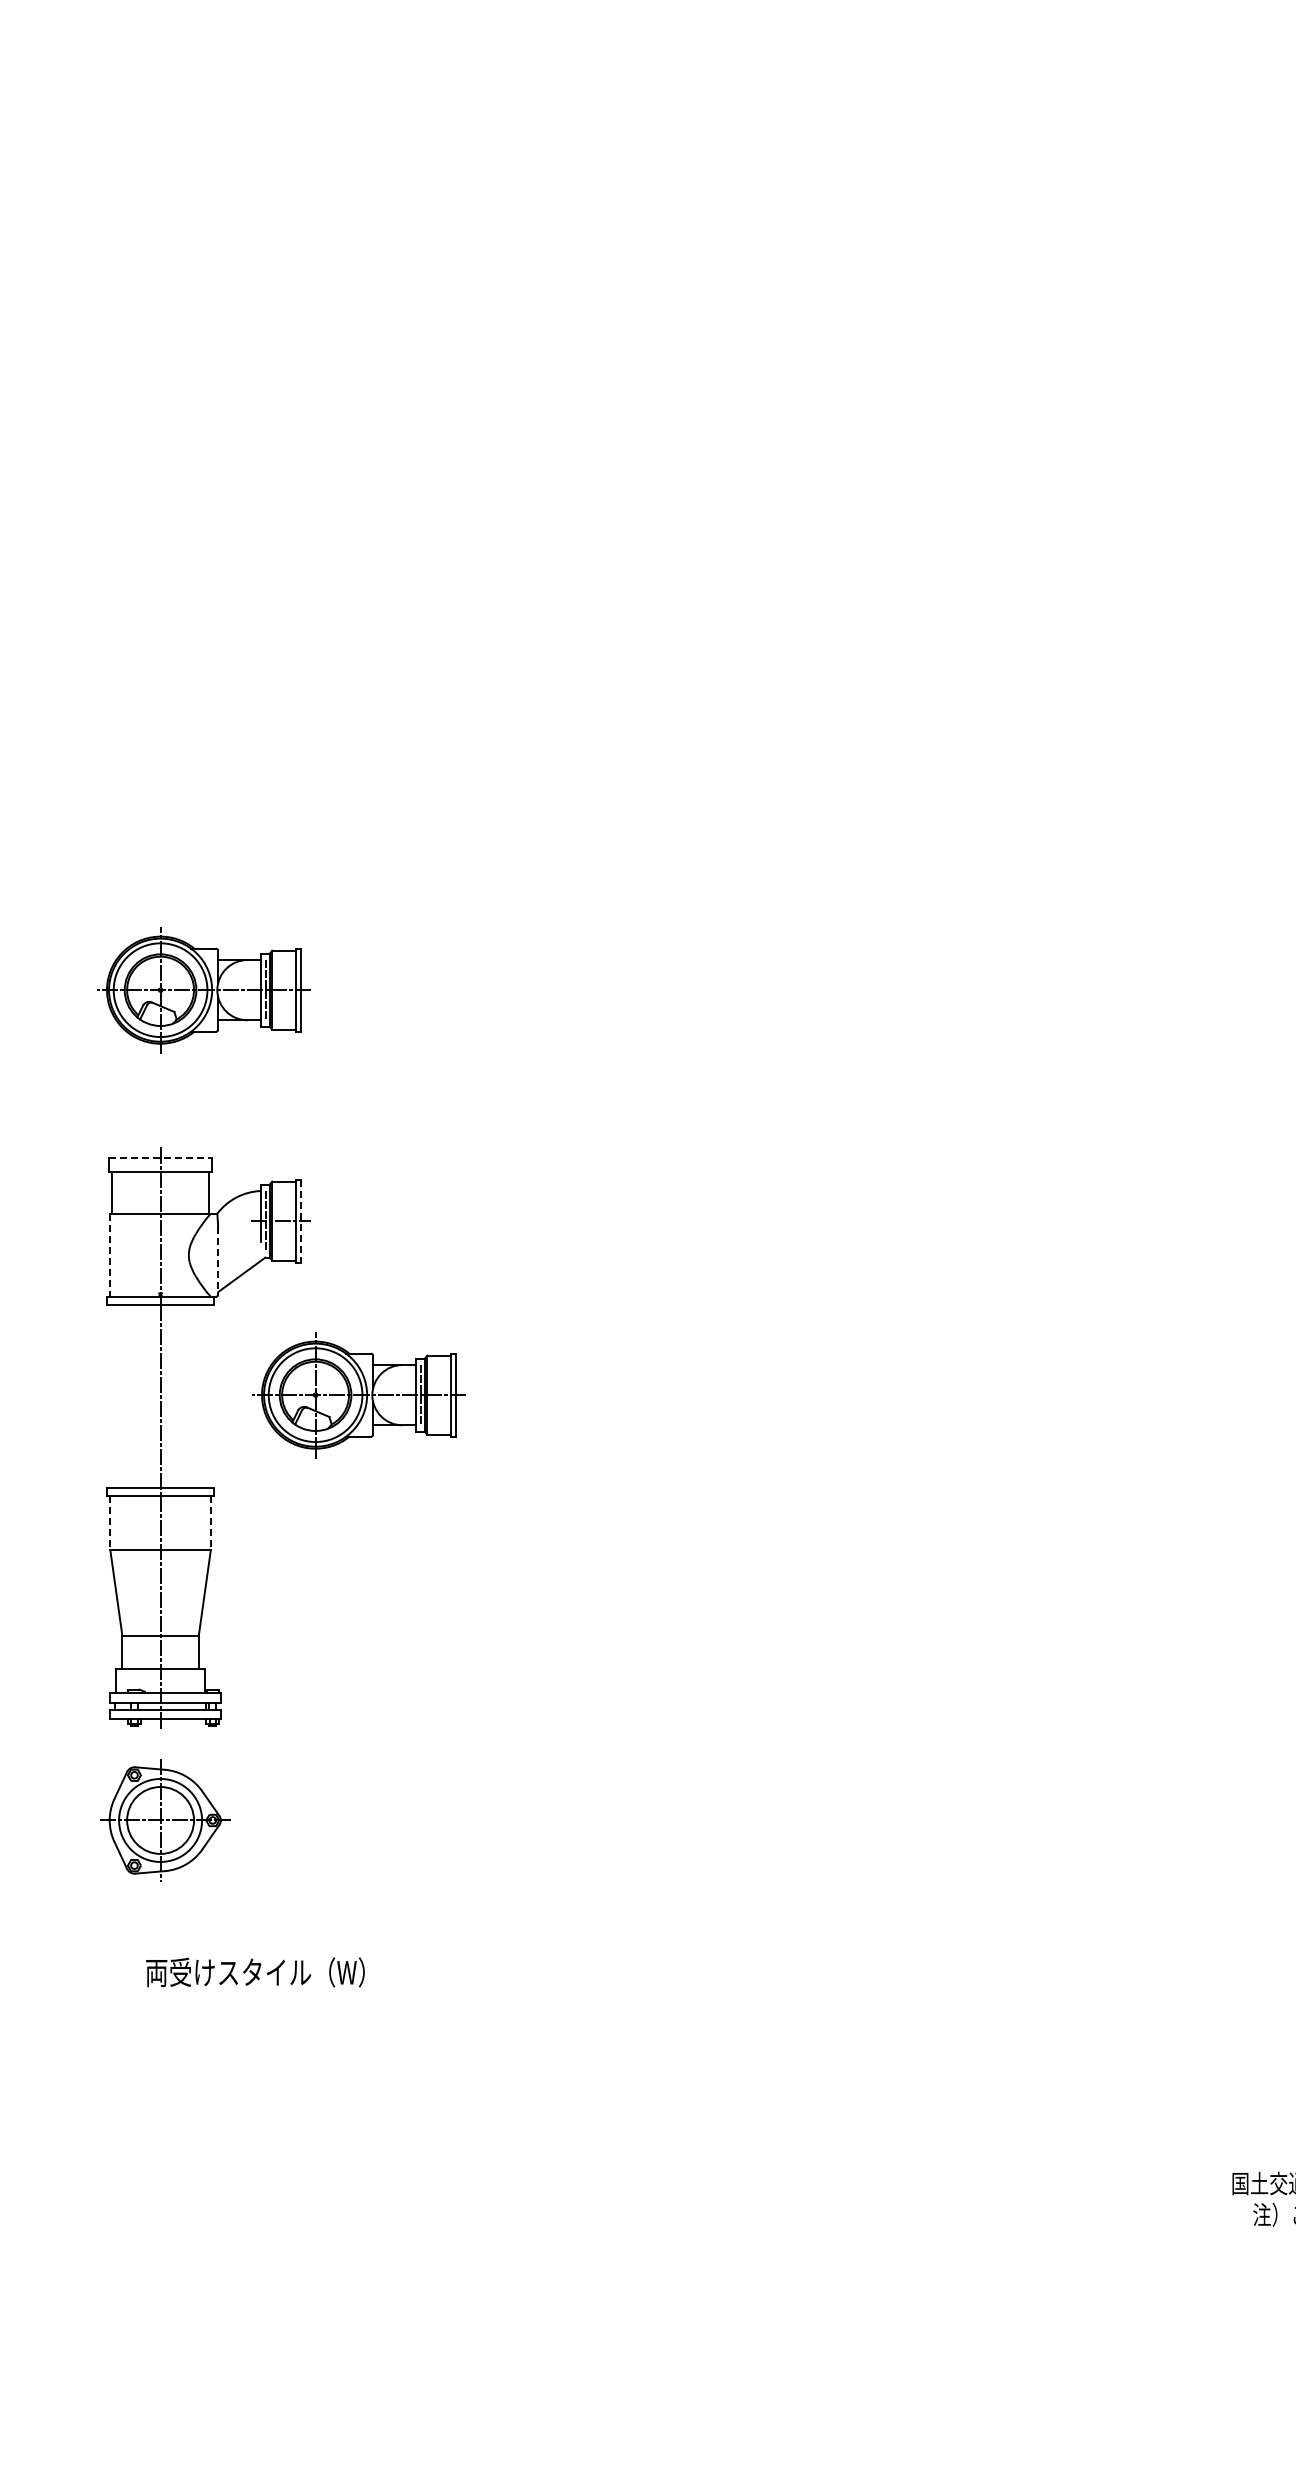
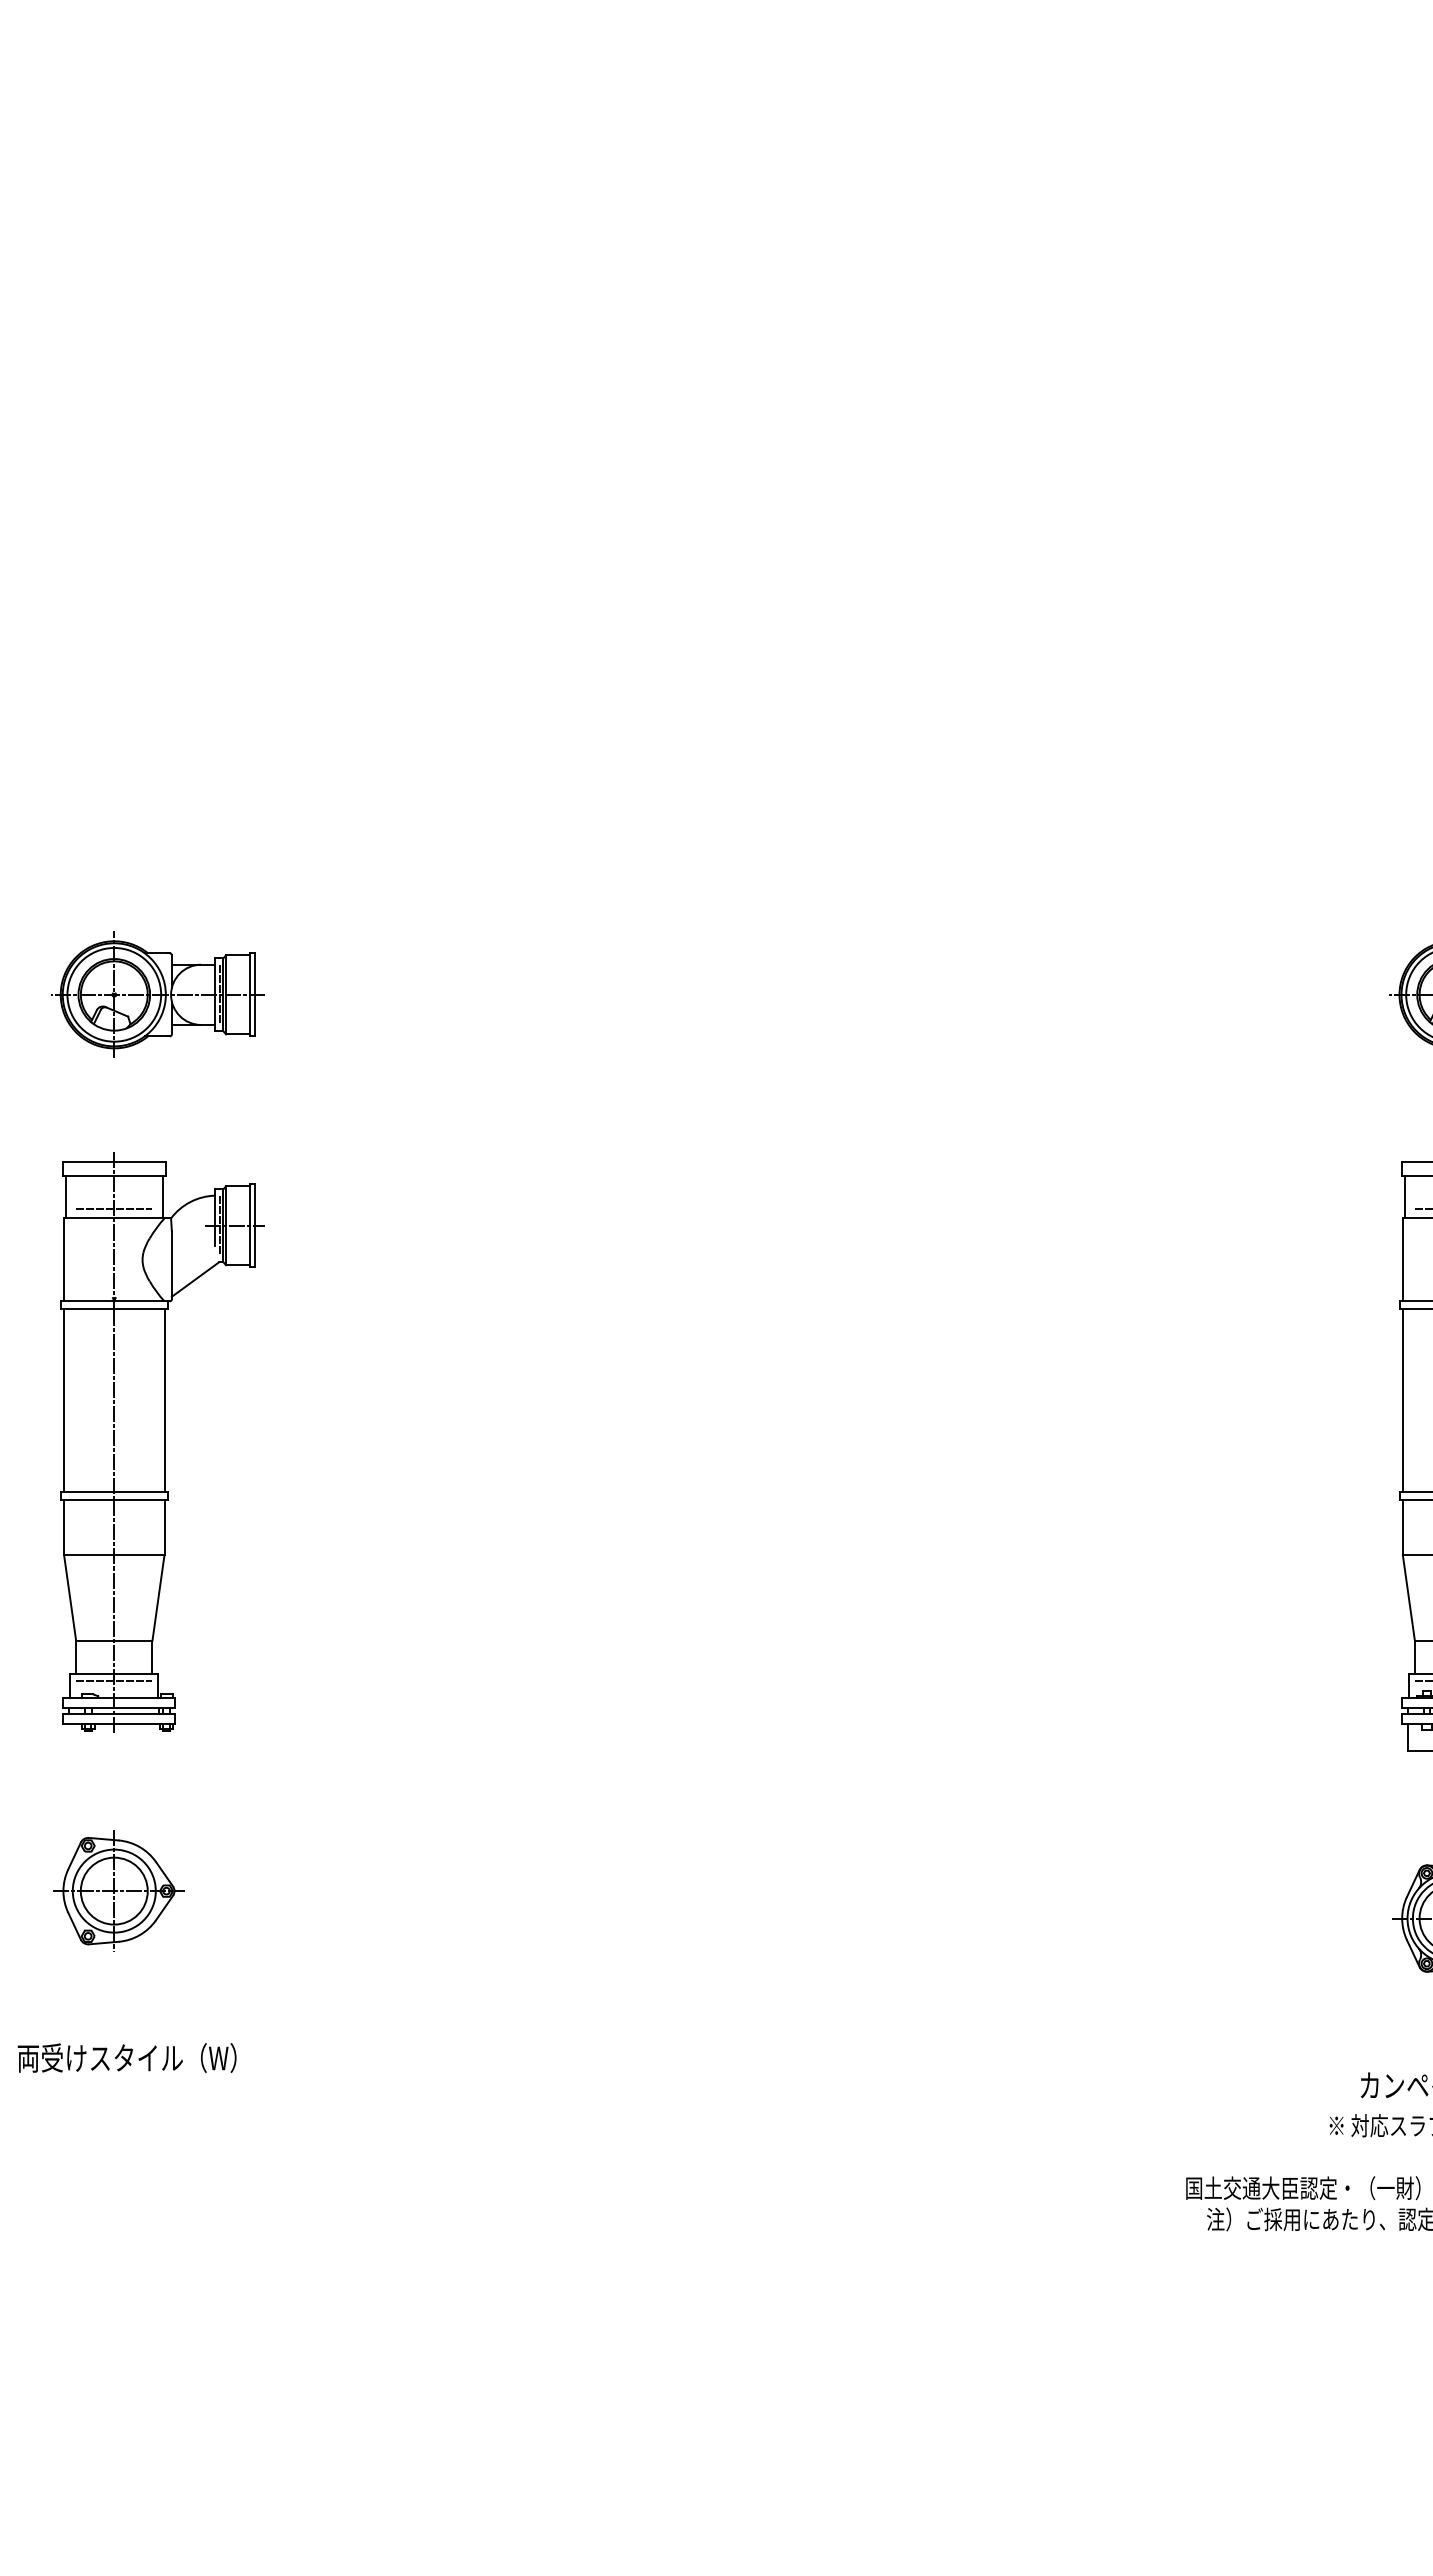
line: (160, 1157) -> (114, 1162), dashed -> solid
line: (160, 1204) -> (114, 1209), added
line: (300, 1220) -> (254, 1225), dashed -> solid
line: (110, 1254) -> (64, 1259), dashed -> solid
line: (217, 1260) -> (171, 1265), dashed -> solid
part: (358, 1394) -> (312, 1399), removed
line: (110, 1395) -> (64, 1400), added
line: (210, 1395) -> (164, 1400), added
line: (110, 1523) -> (64, 1528), dashed -> solid
line: (210, 1523) -> (164, 1528), dashed -> solid
line: (160, 1675) -> (114, 1680), added
part: (164, 1819) -> (118, 1890), moved
text: (254, 1971) -> (126, 2057), moved

